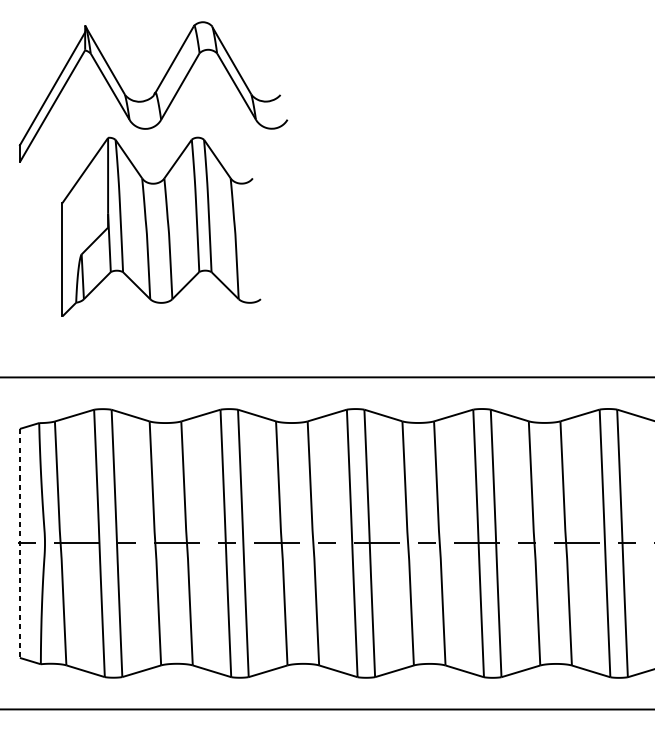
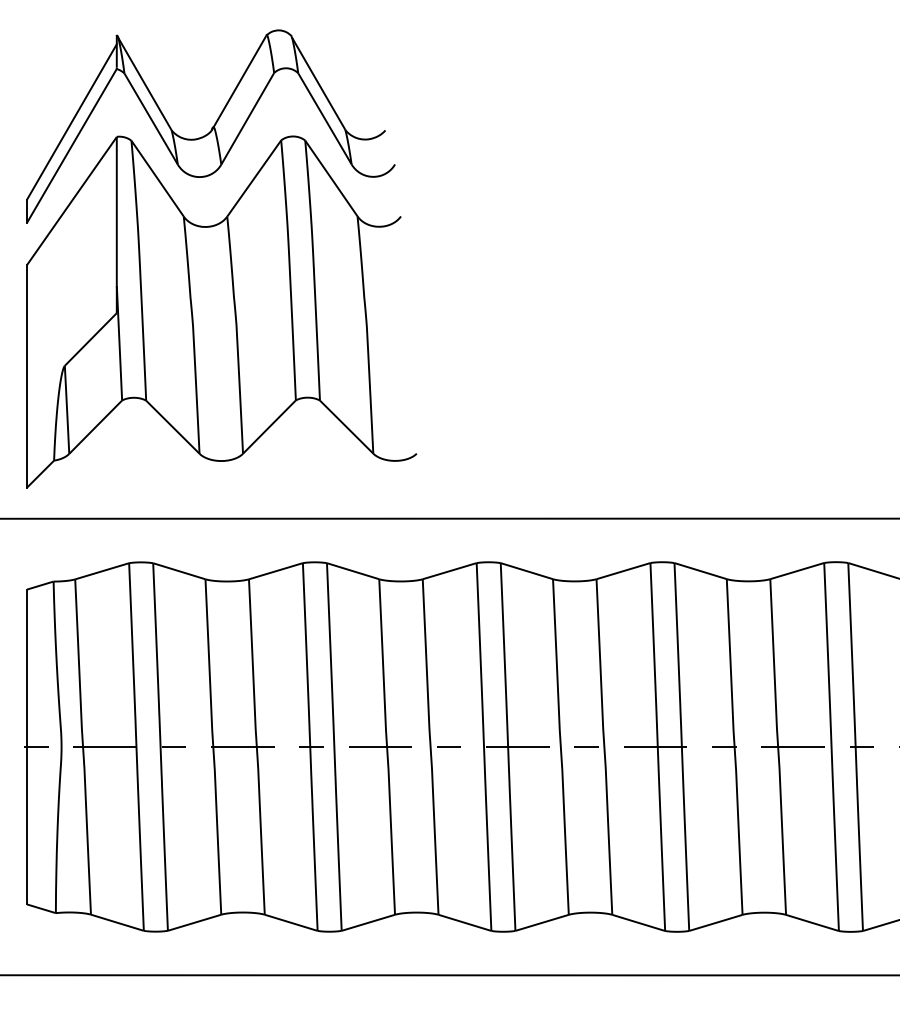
part: (161, 226) -> (221, 311), size x1.43
line: (20, 543) -> (27, 747), dashed -> solid

